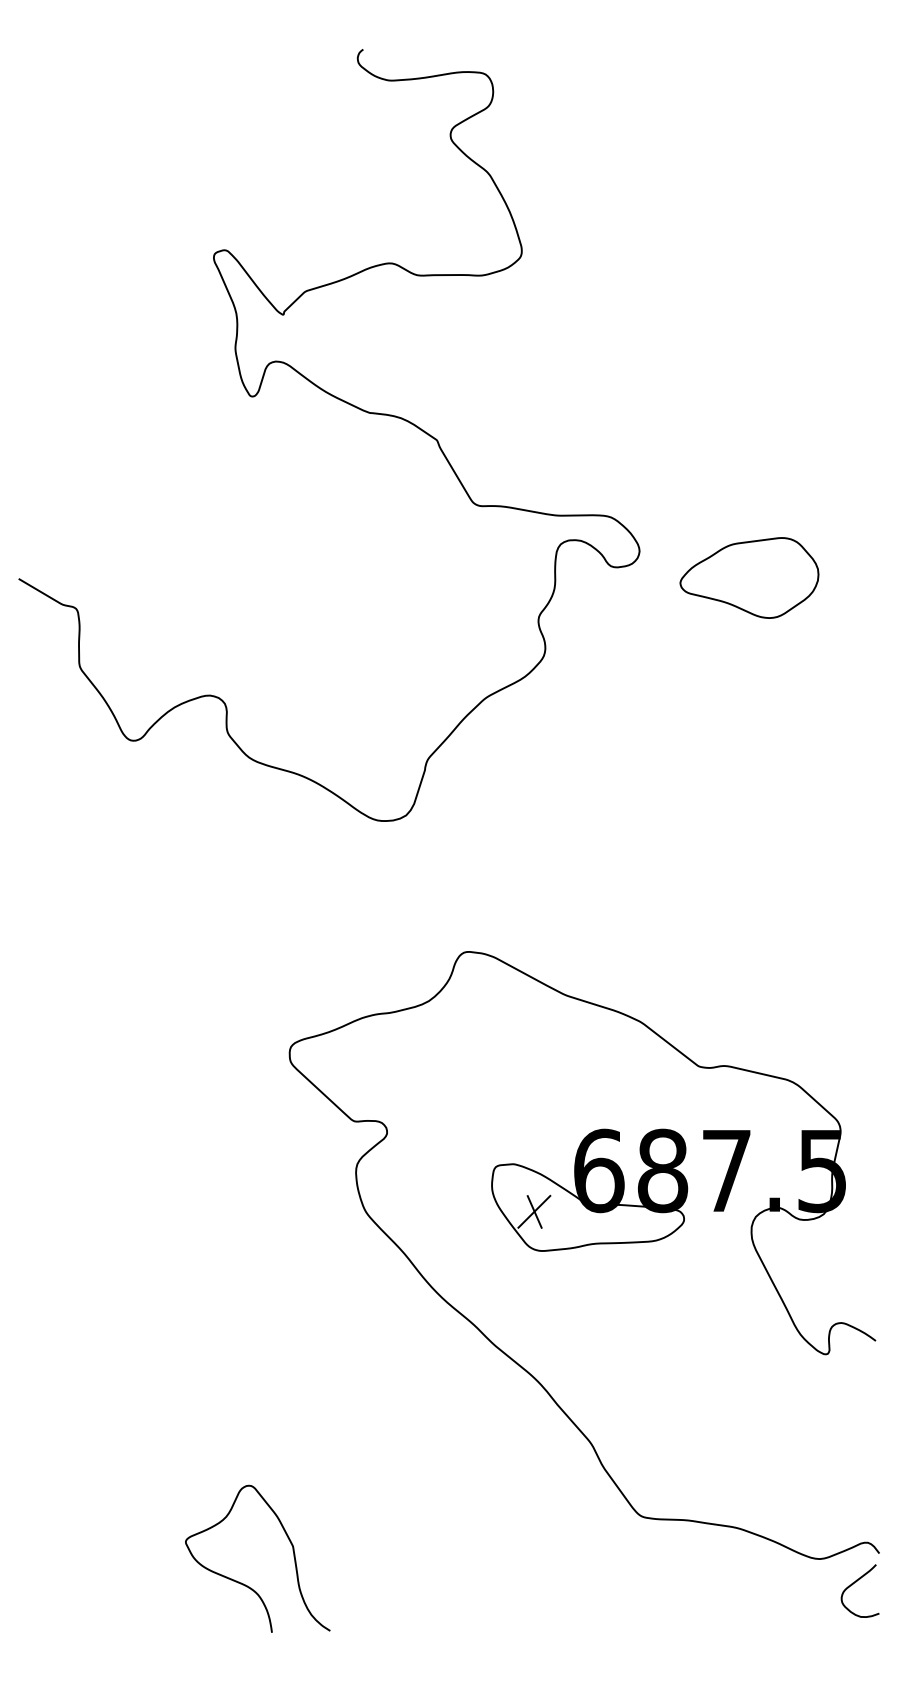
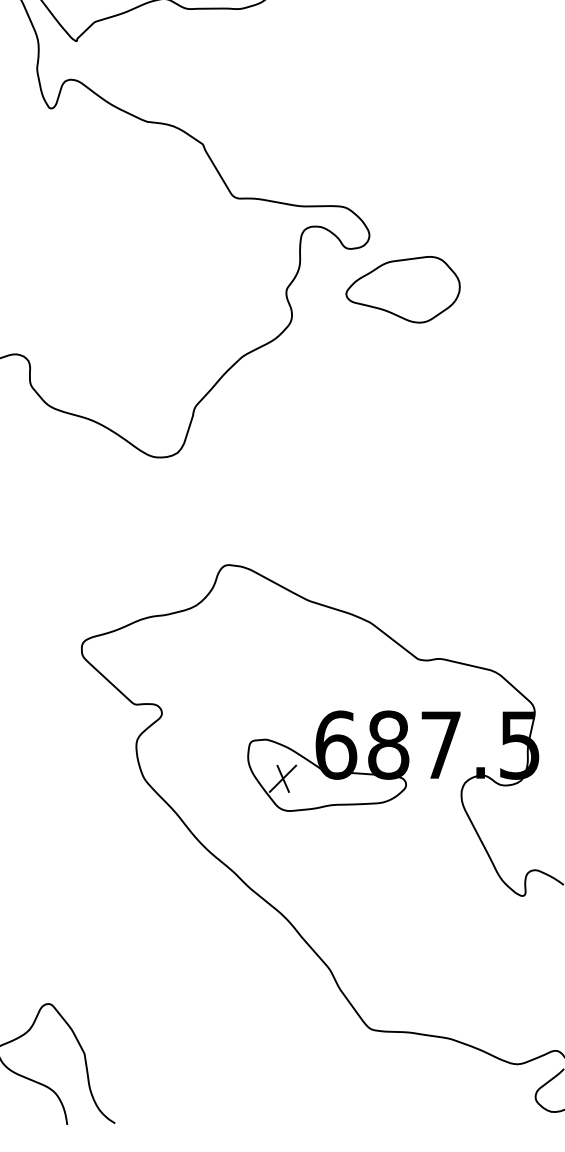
part: (749, 577) -> (403, 289), moved

